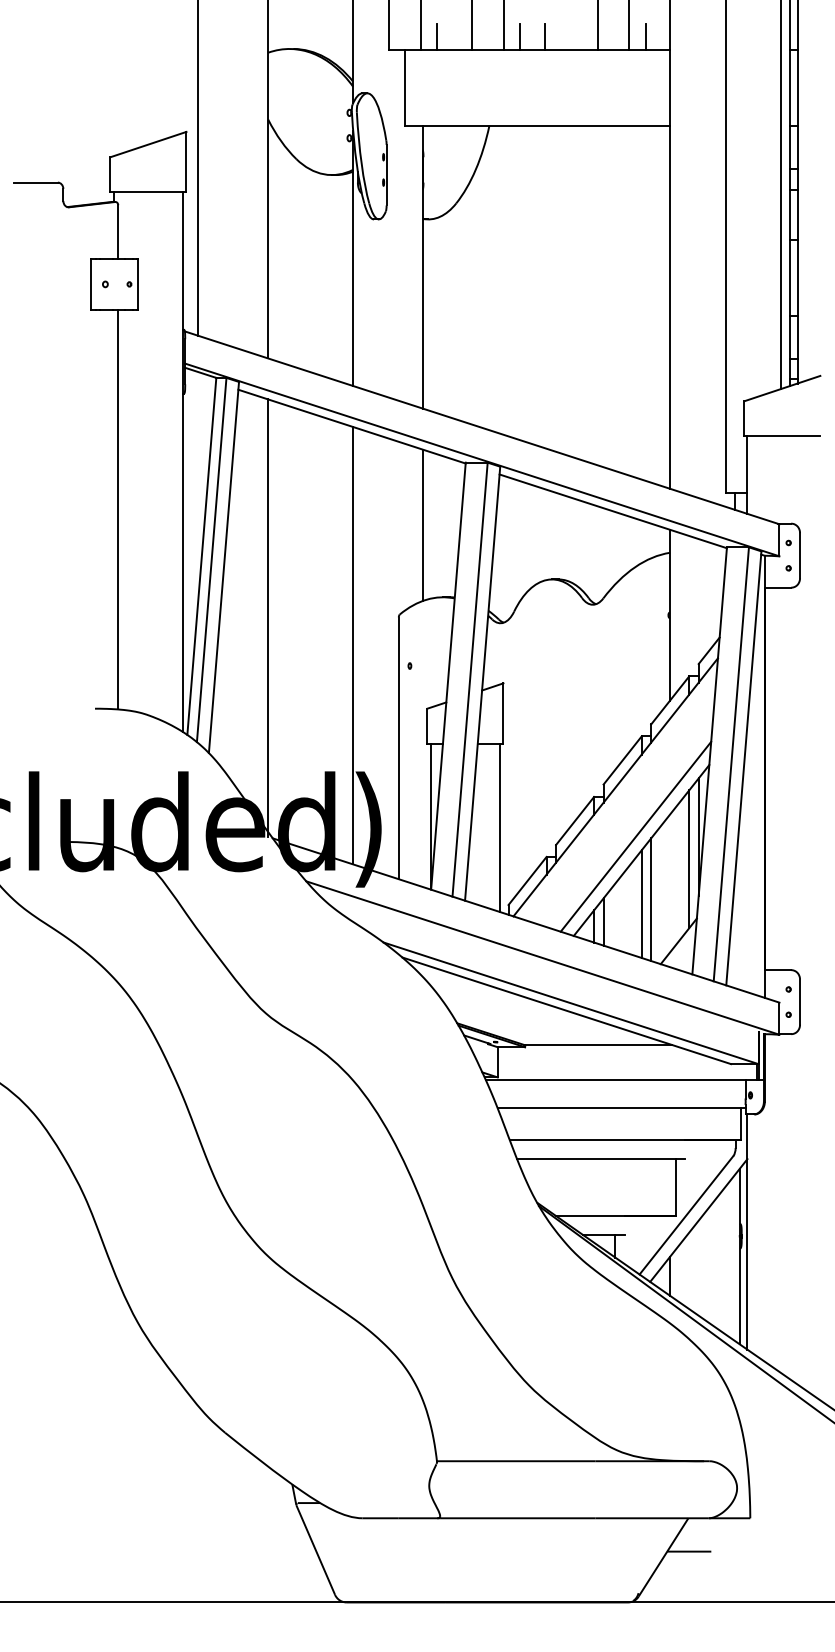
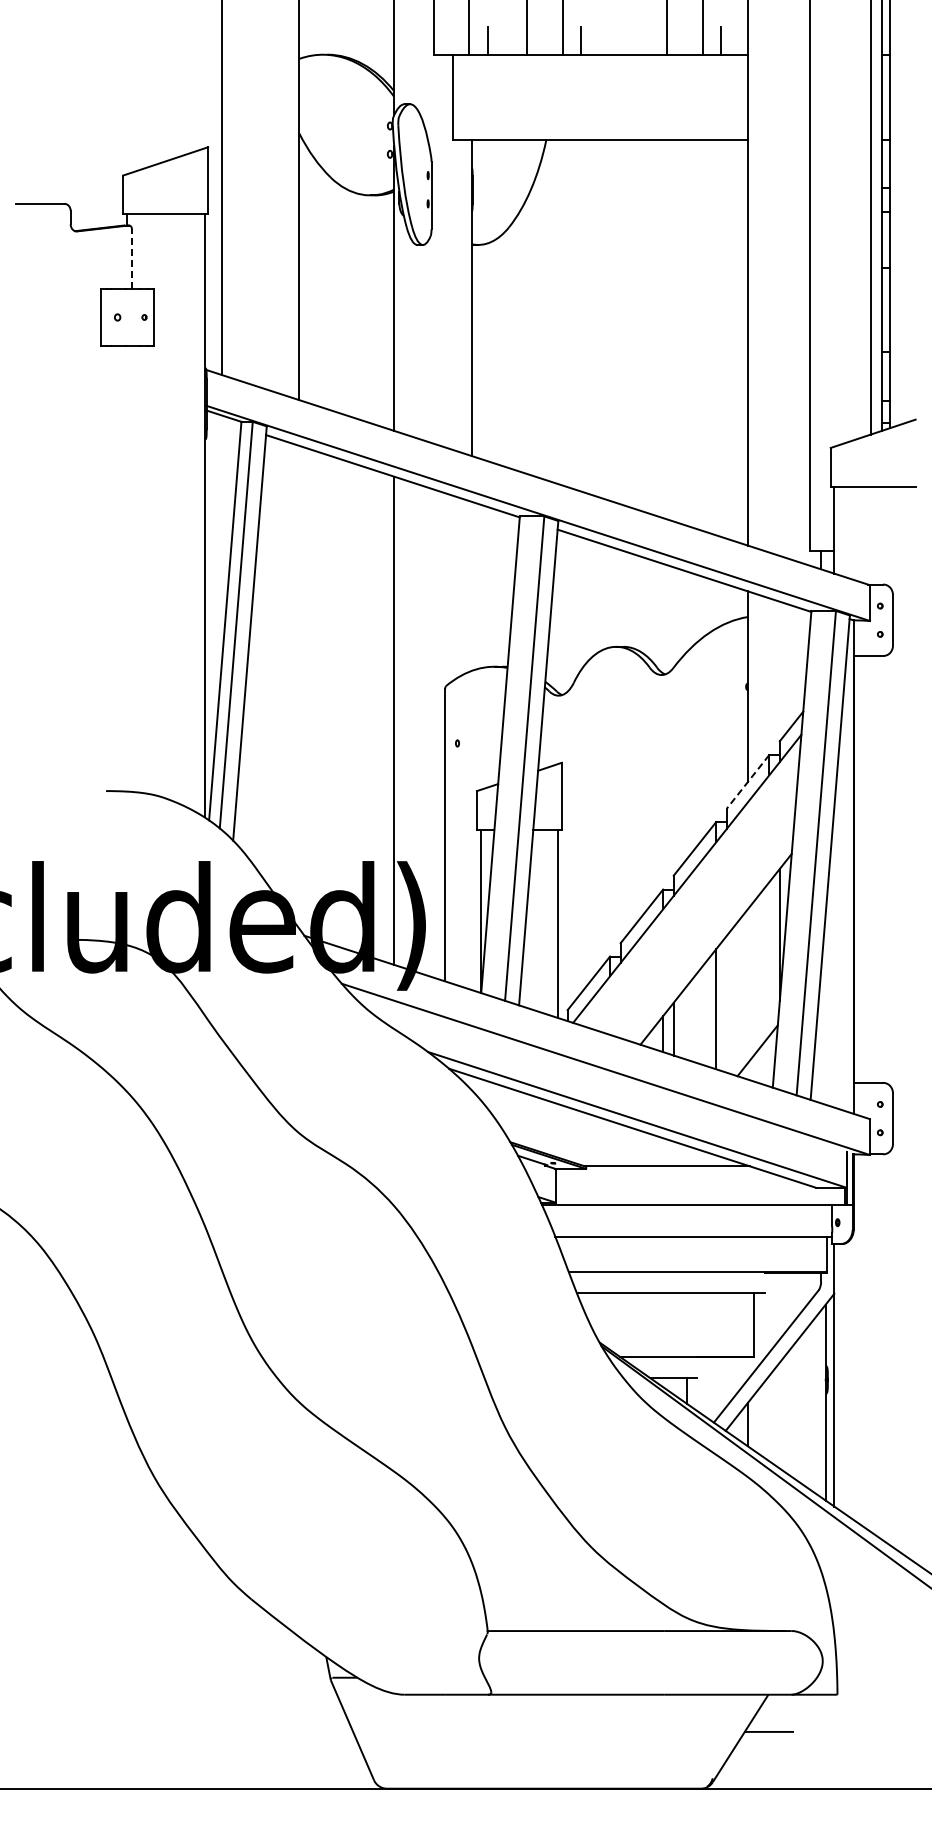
line: (545, 36) -> (608, 40), removed
line: (117, 231) -> (131, 258), solid -> dashed
line: (117, 509) -> (131, 568), removed
line: (422, 524) -> (471, 585), removed
line: (268, 617) -> (299, 689), removed
line: (669, 701) -> (747, 782), solid -> dashed
line: (635, 836) -> (709, 933), removed
line: (689, 859) -> (769, 959), removed
line: (650, 899) -> (726, 1003), removed

